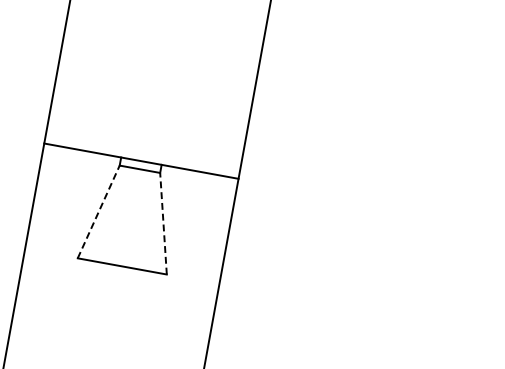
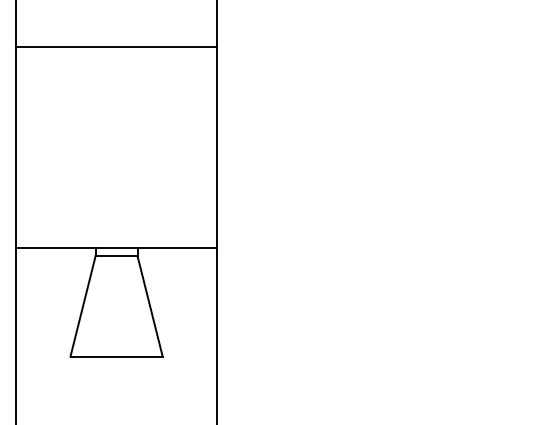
line: (99, 212) -> (83, 306), dashed -> solid
line: (163, 224) -> (150, 306), dashed -> solid

